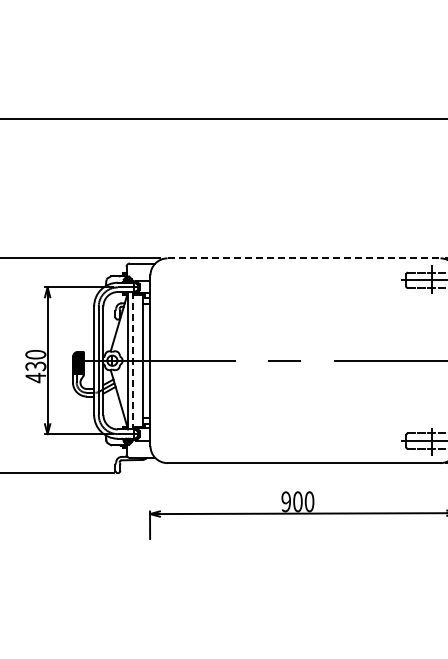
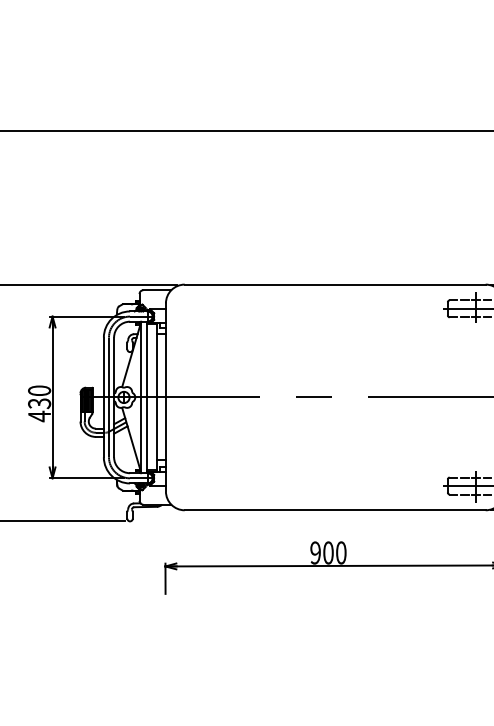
line: (304, 258) -> (335, 284), dashed -> solid
line: (133, 360) -> (147, 397), dashed -> solid

